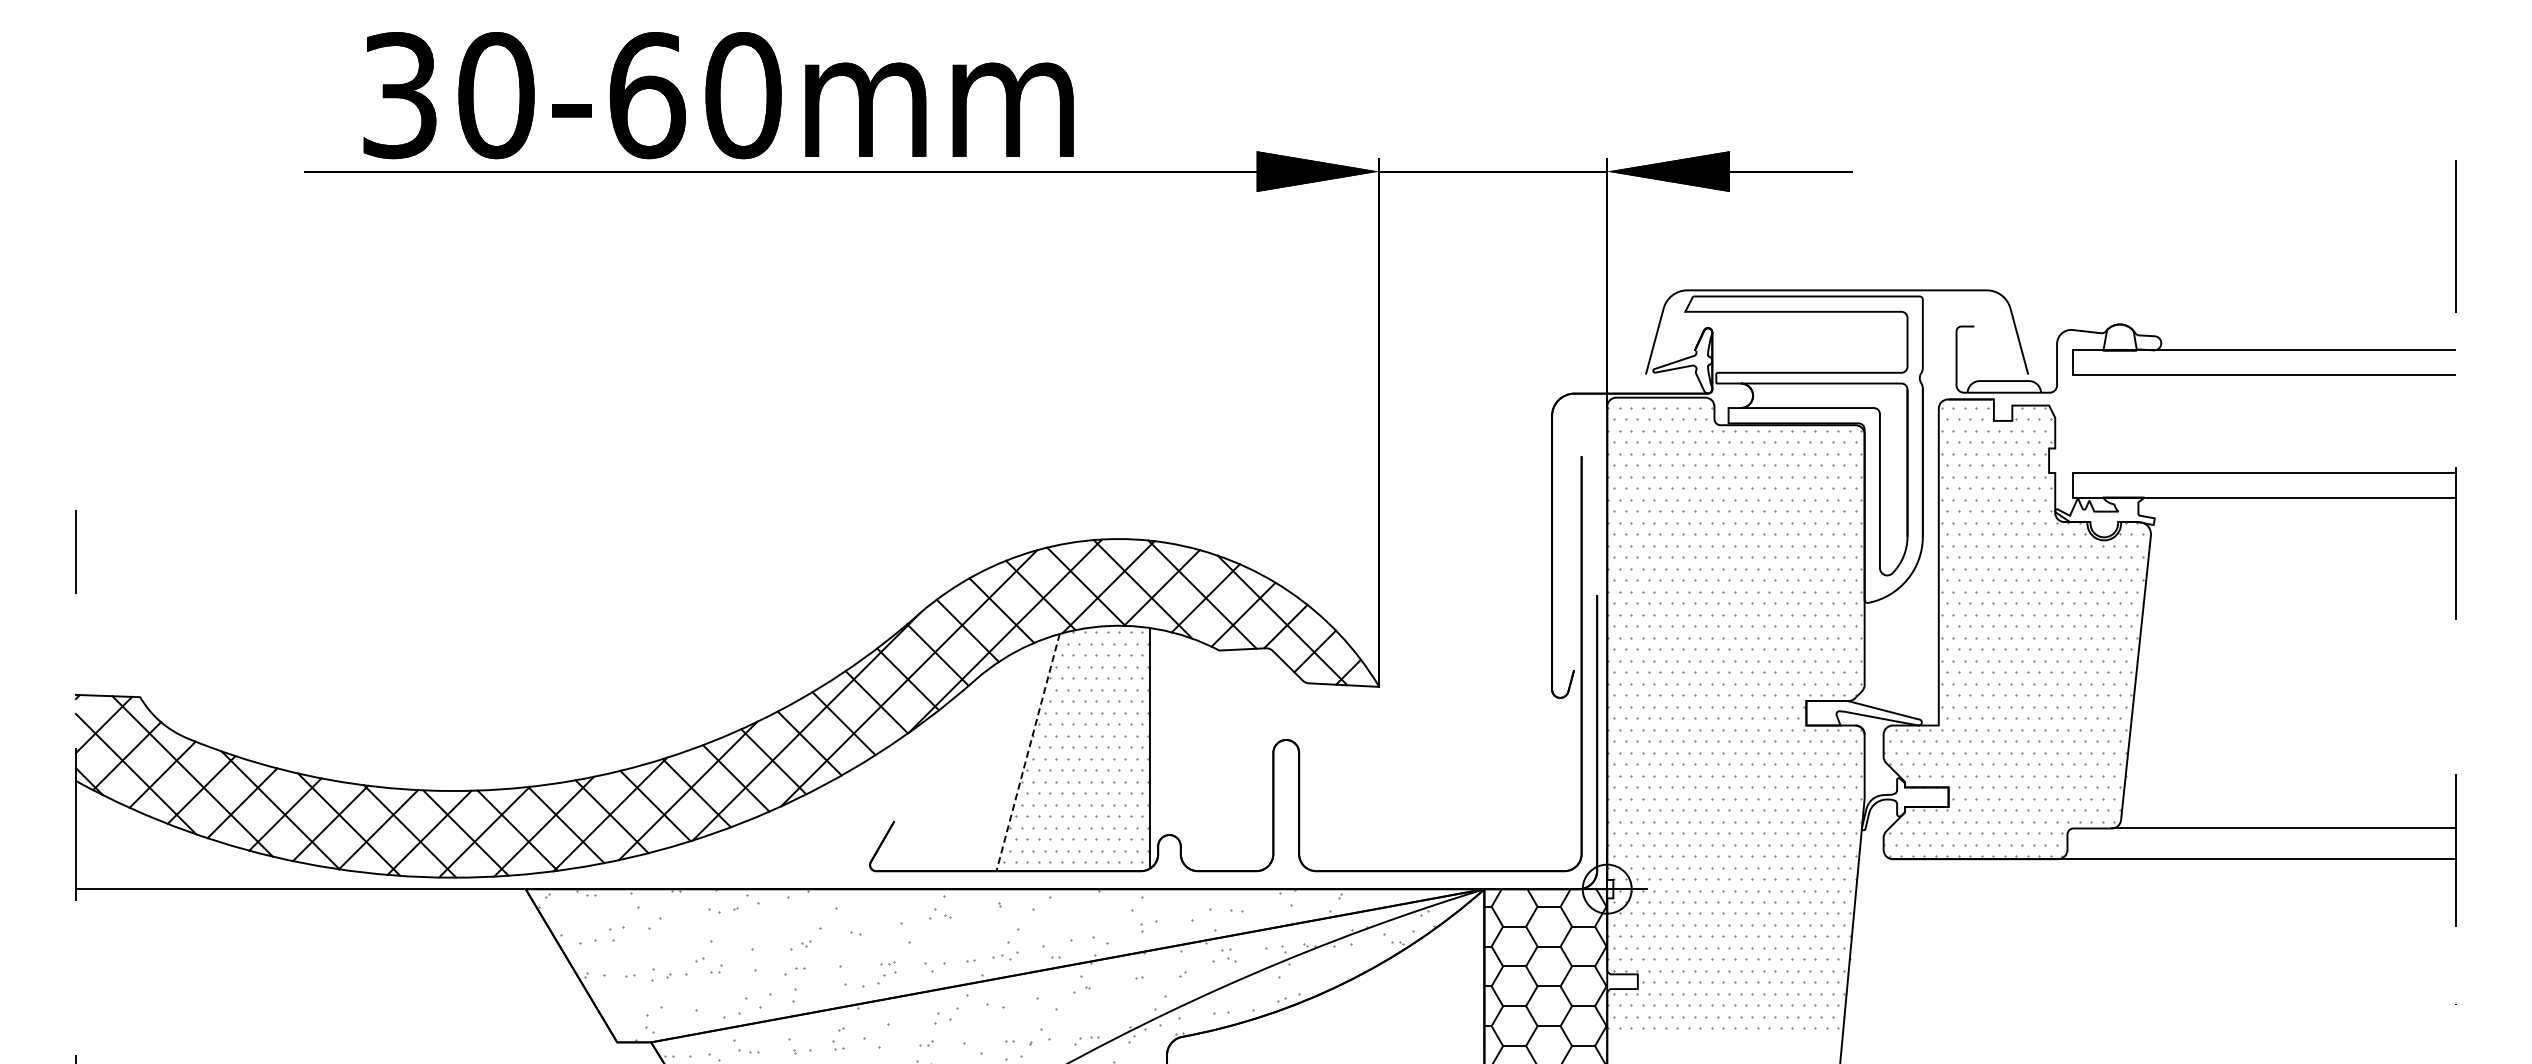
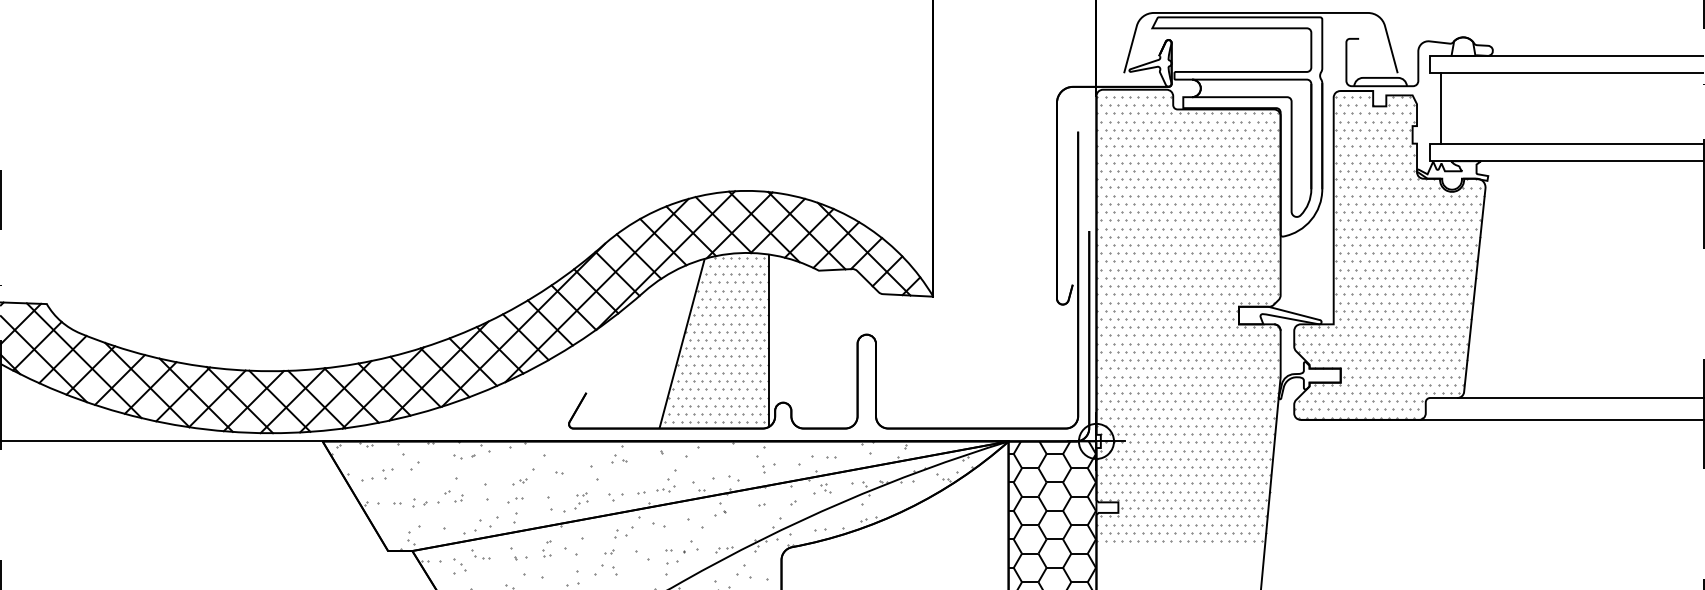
line: (2089, 423) -> (1441, 108), added
line: (1028, 752) -> (682, 343), dashed -> solid

